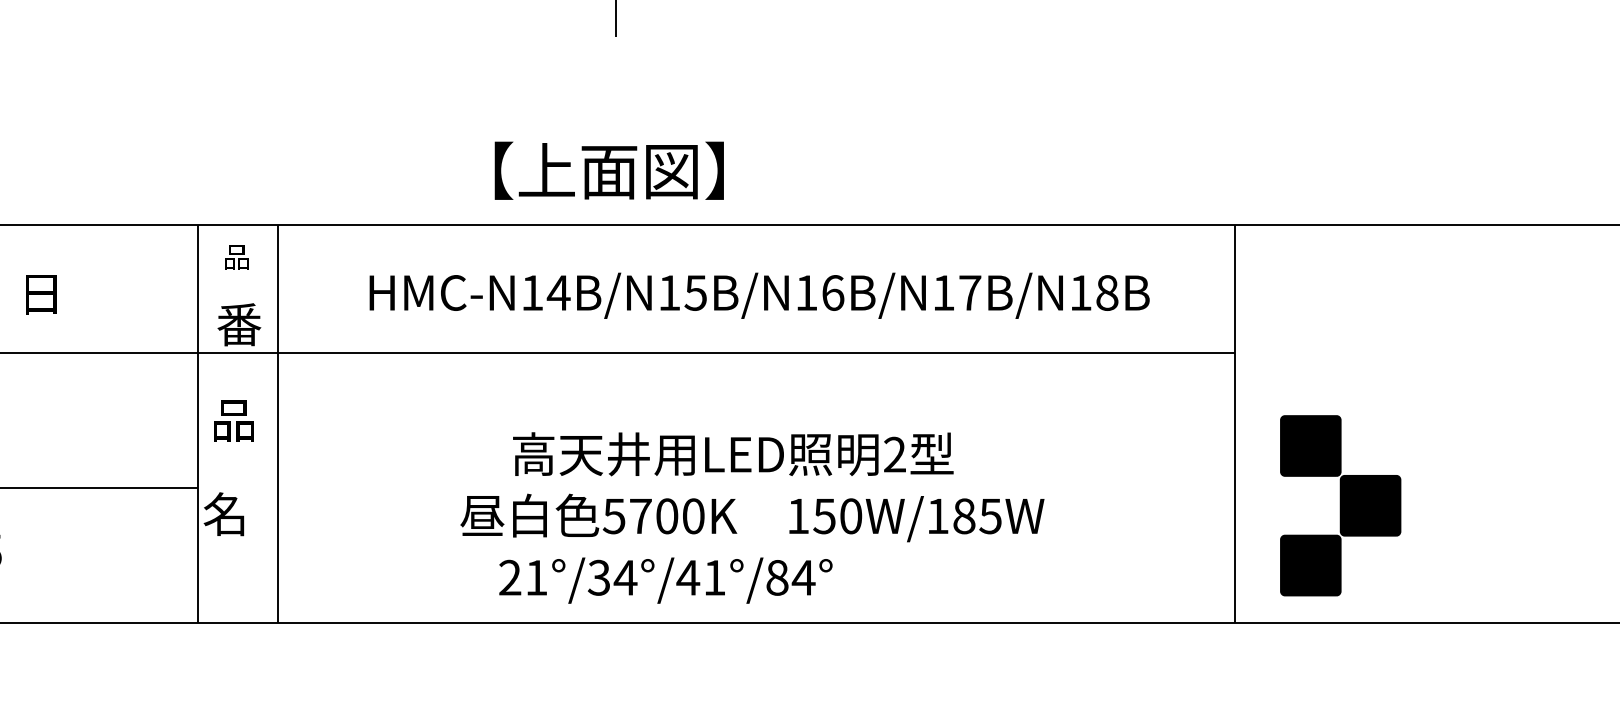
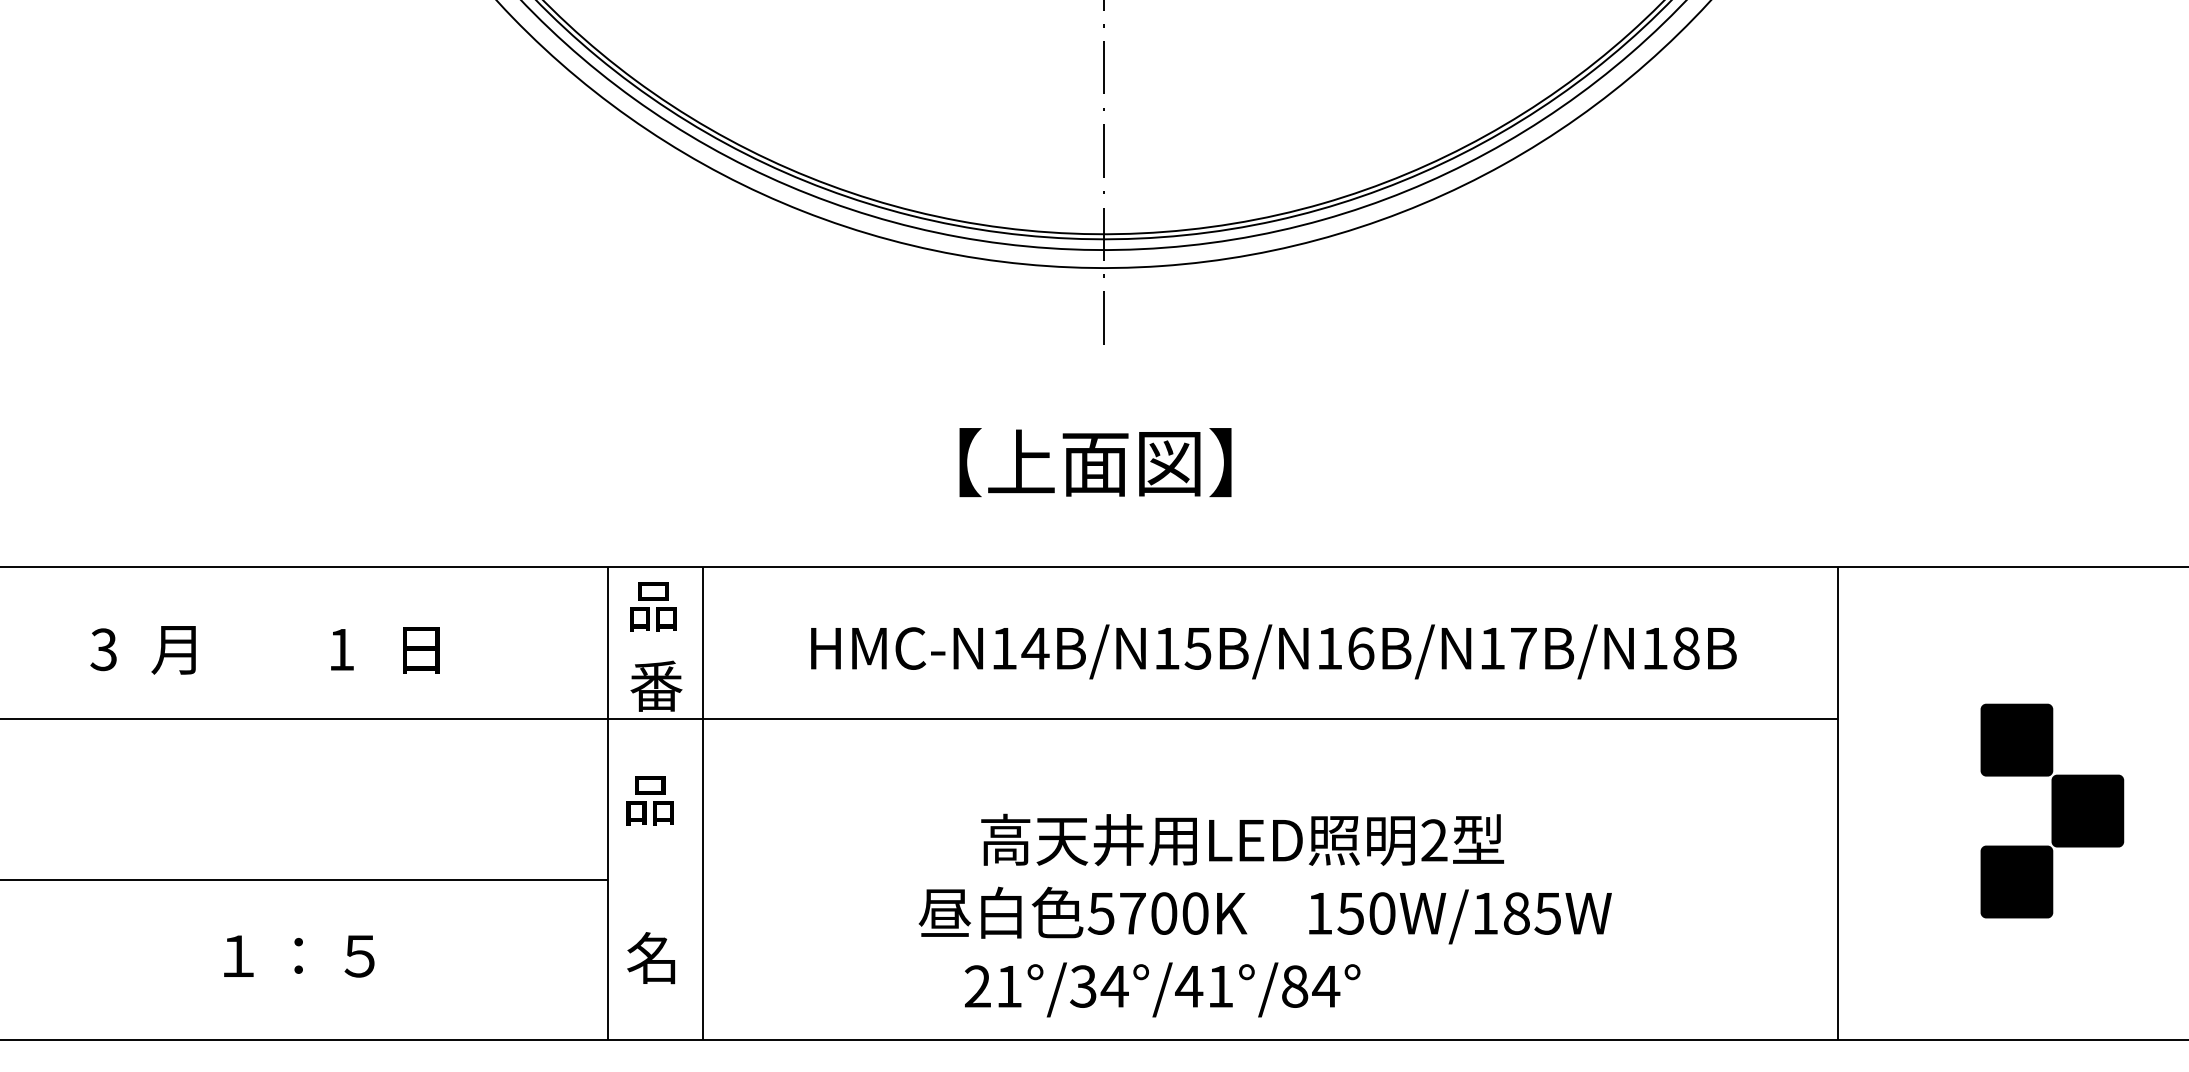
text: (609, 170) -> (1095, 462), moved
part: (236, 257) -> (653, 606), size x1.67
part: (1340, 505) -> (2052, 810), moved
part: (224, 514) -> (651, 958), moved

